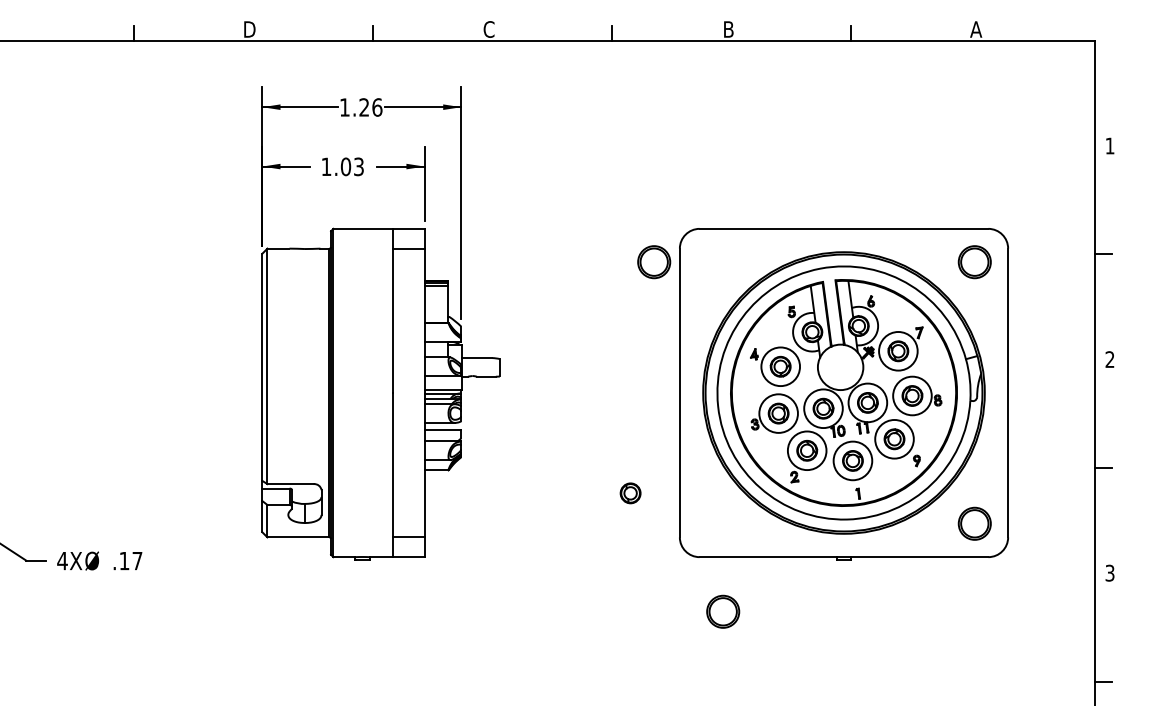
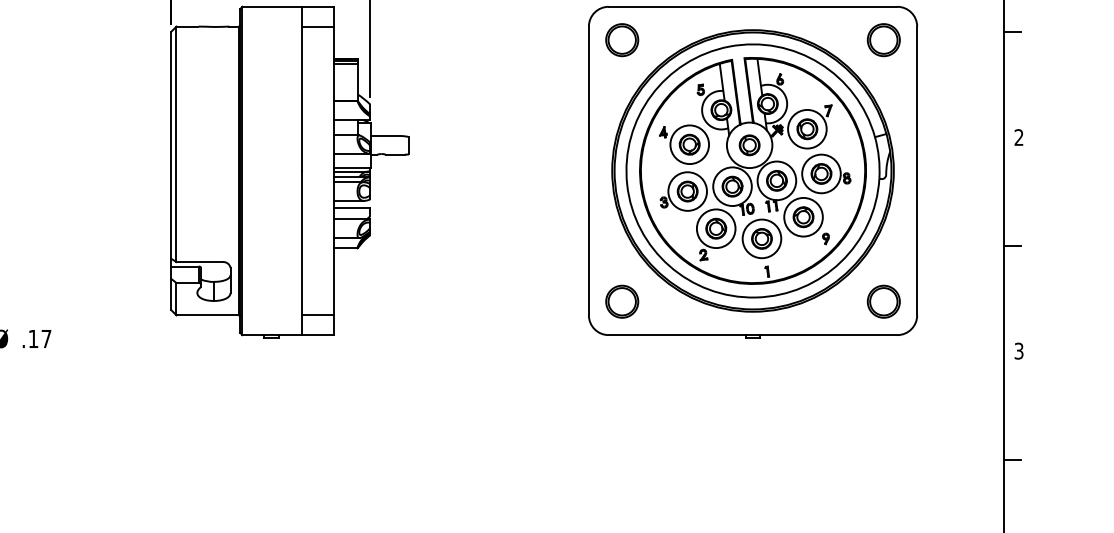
part: (654, 262) -> (622, 40), moved
part: (630, 493) -> (749, 145), moved
part: (723, 611) -> (622, 301), moved

